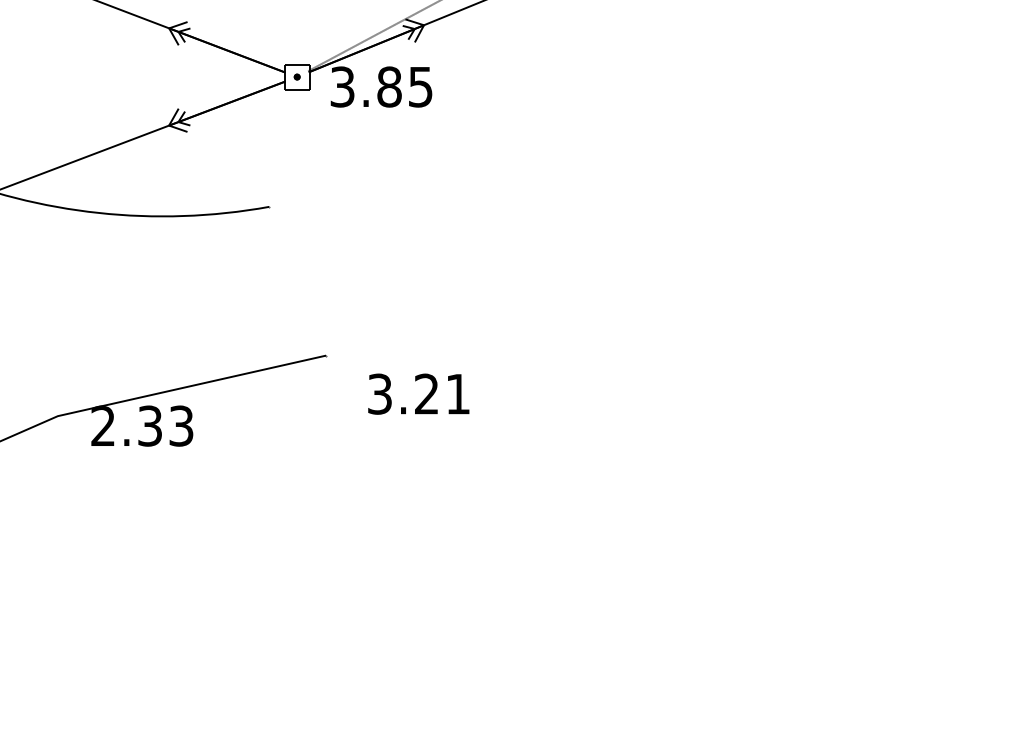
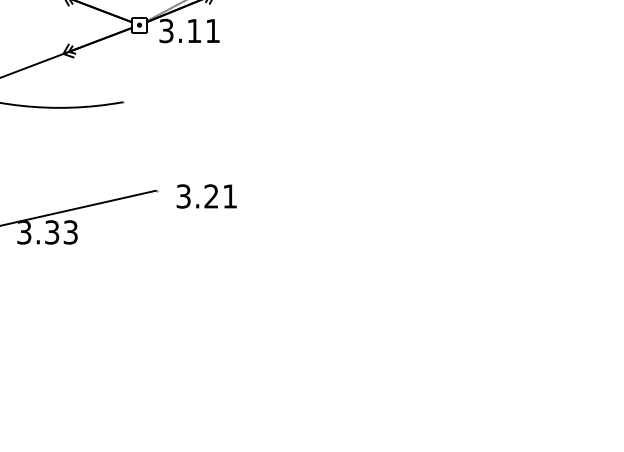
text: (404, 86) -> (203, 30), 3.85 -> 3.11
text: (418, 394) -> (206, 196), moved
text: (103, 426) -> (24, 232), 2.33 -> 3.33

